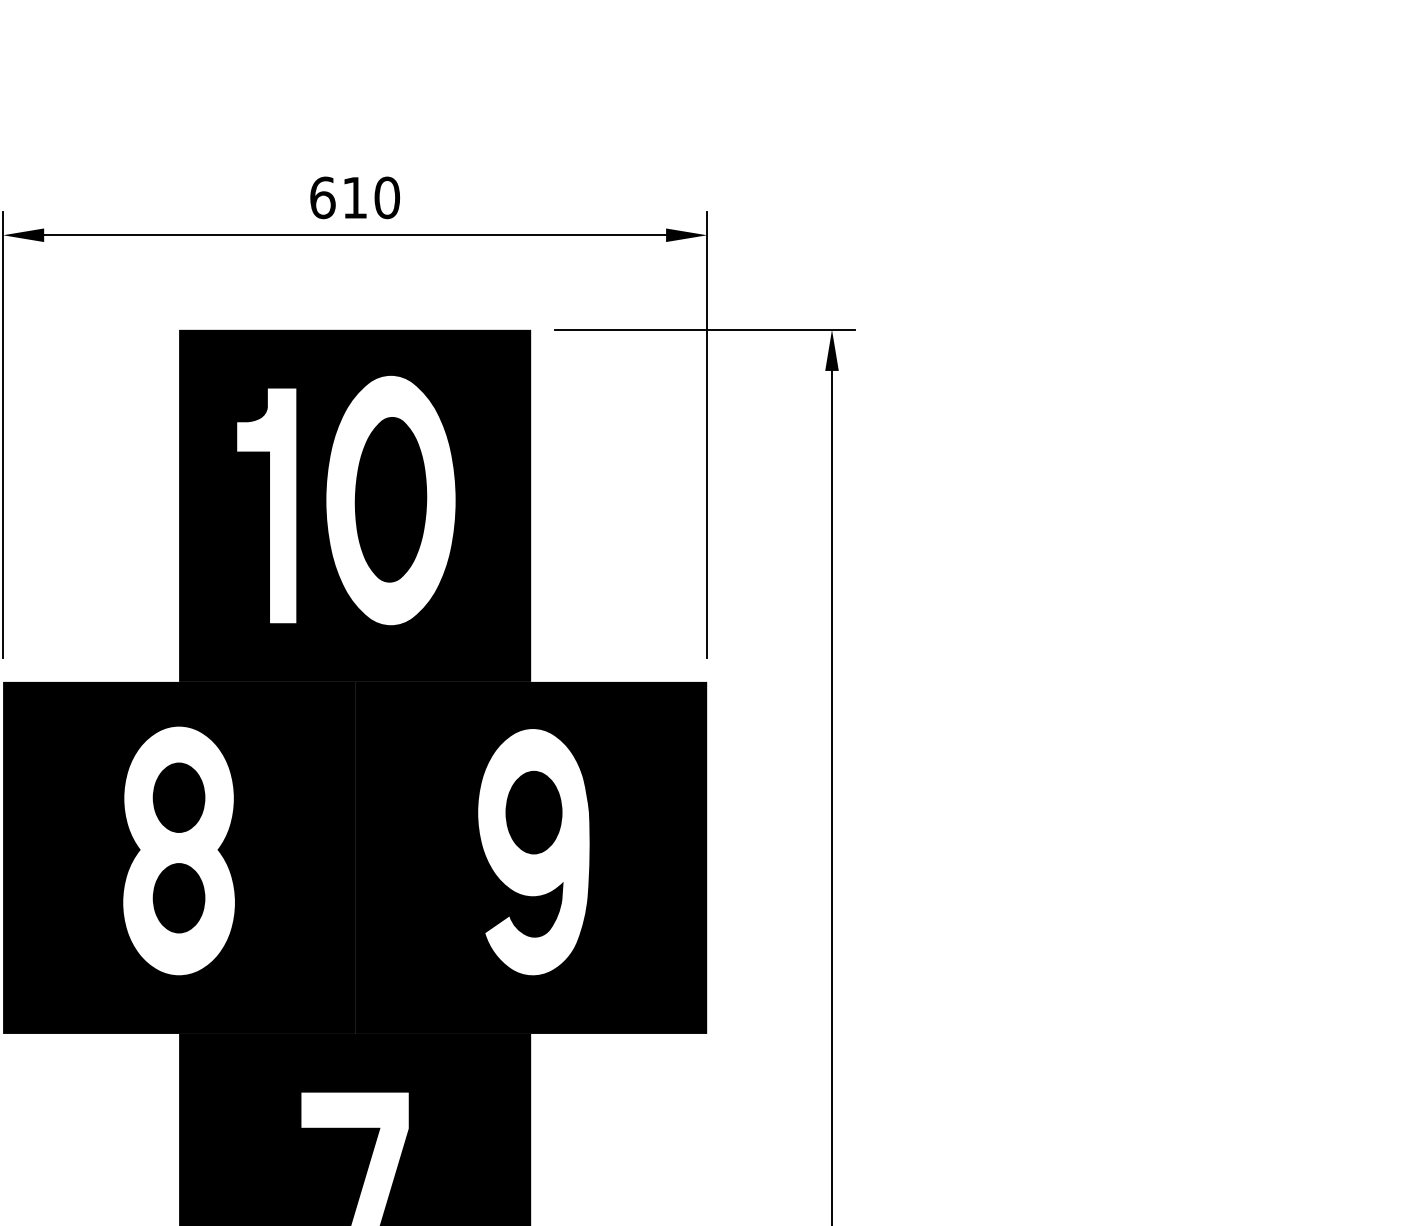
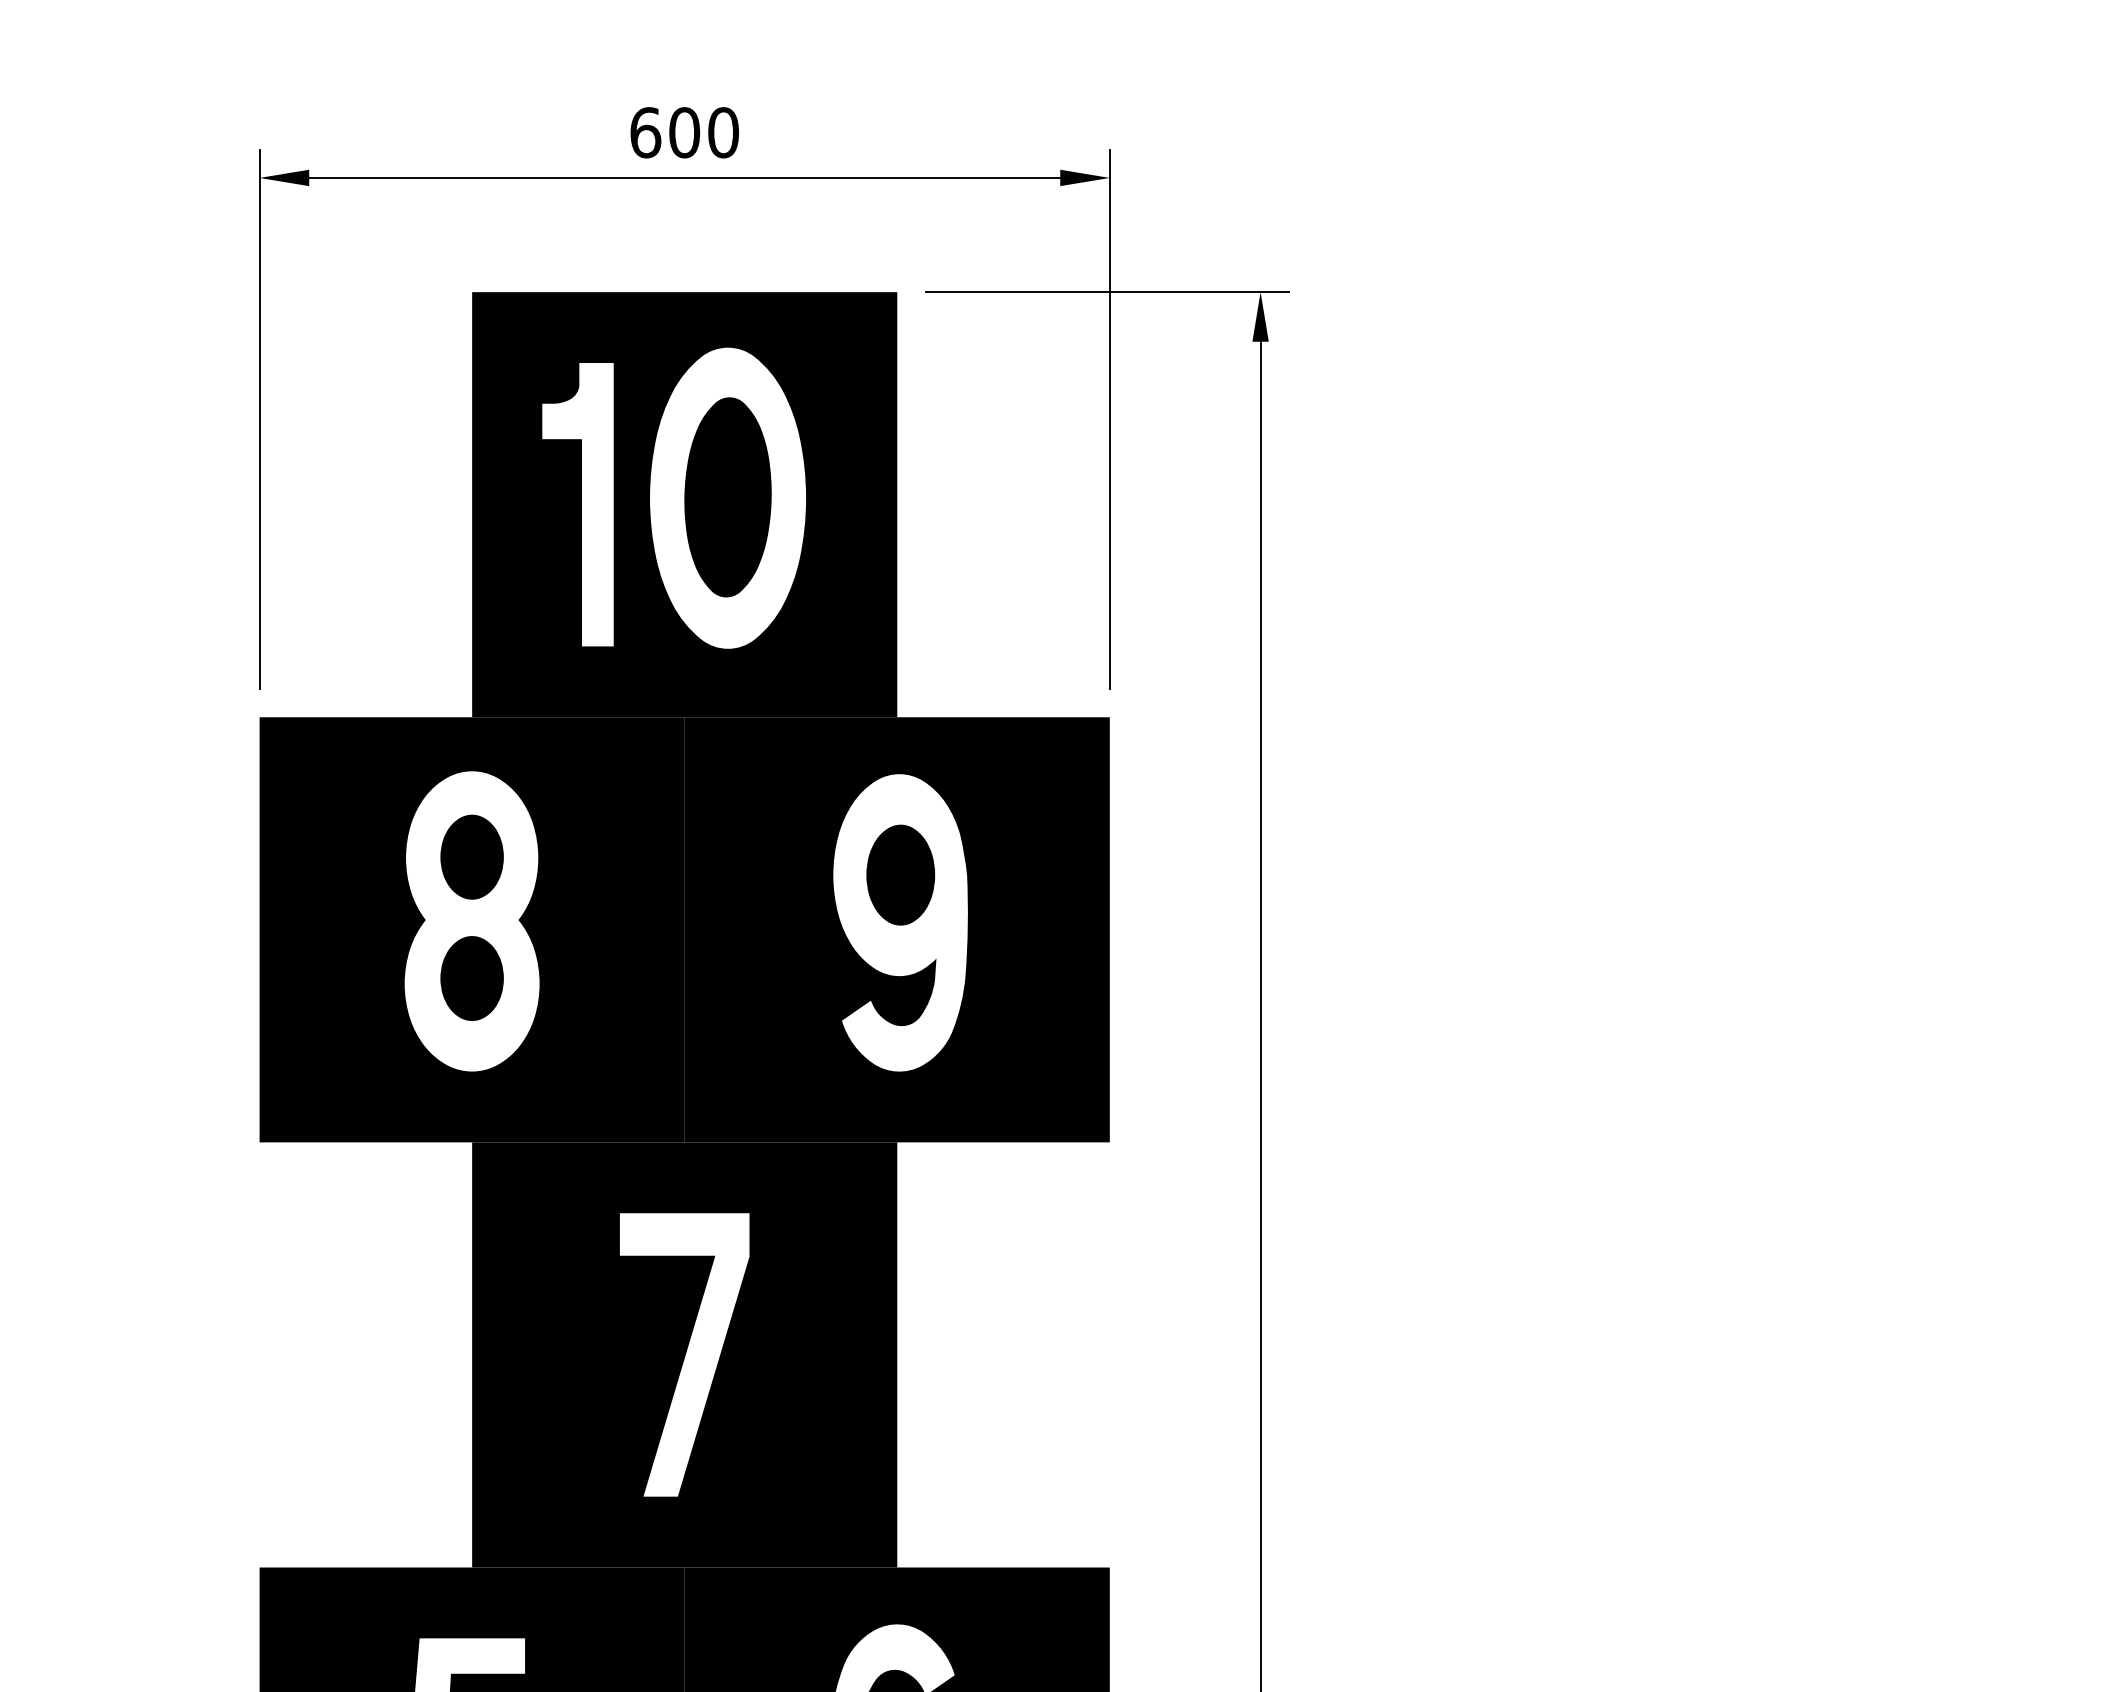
text: (354, 197) -> (684, 132), 610 -> 600

